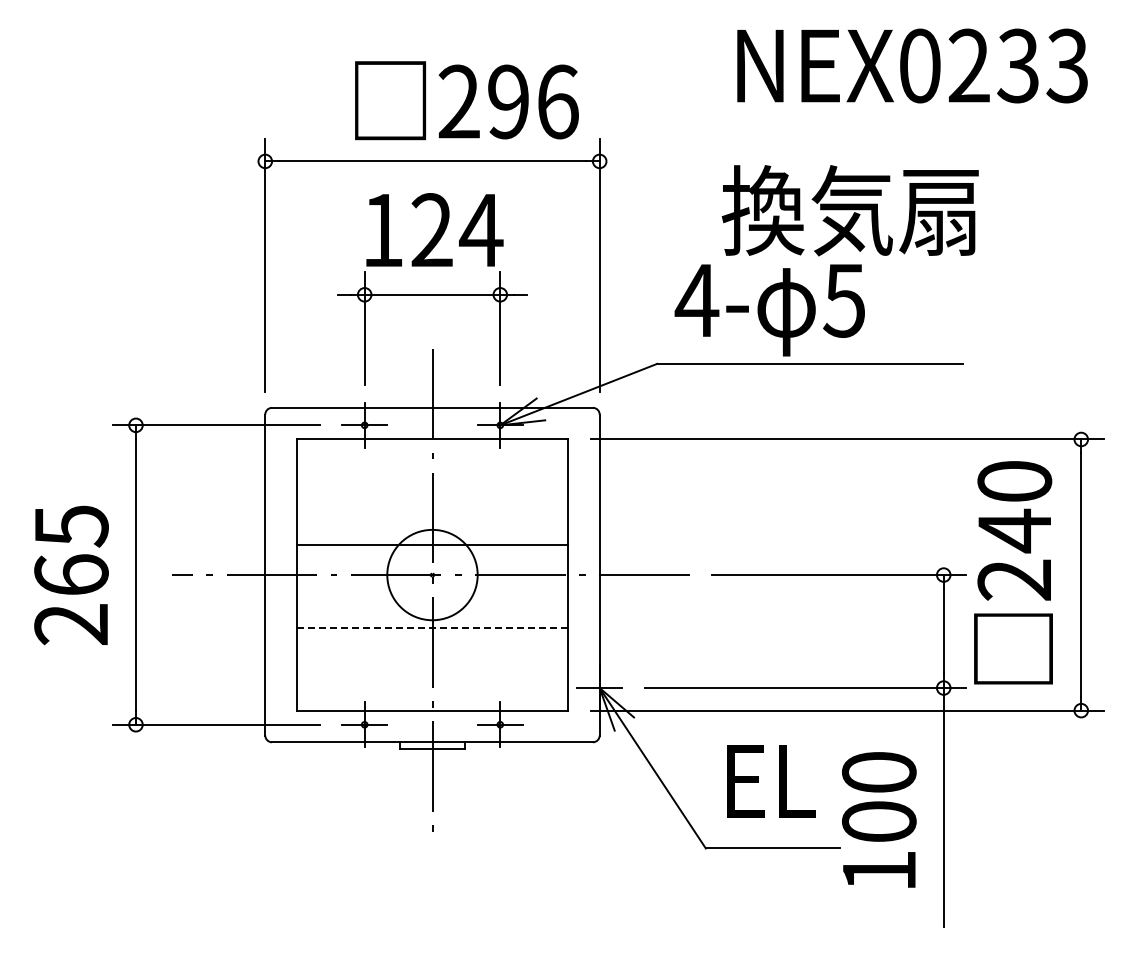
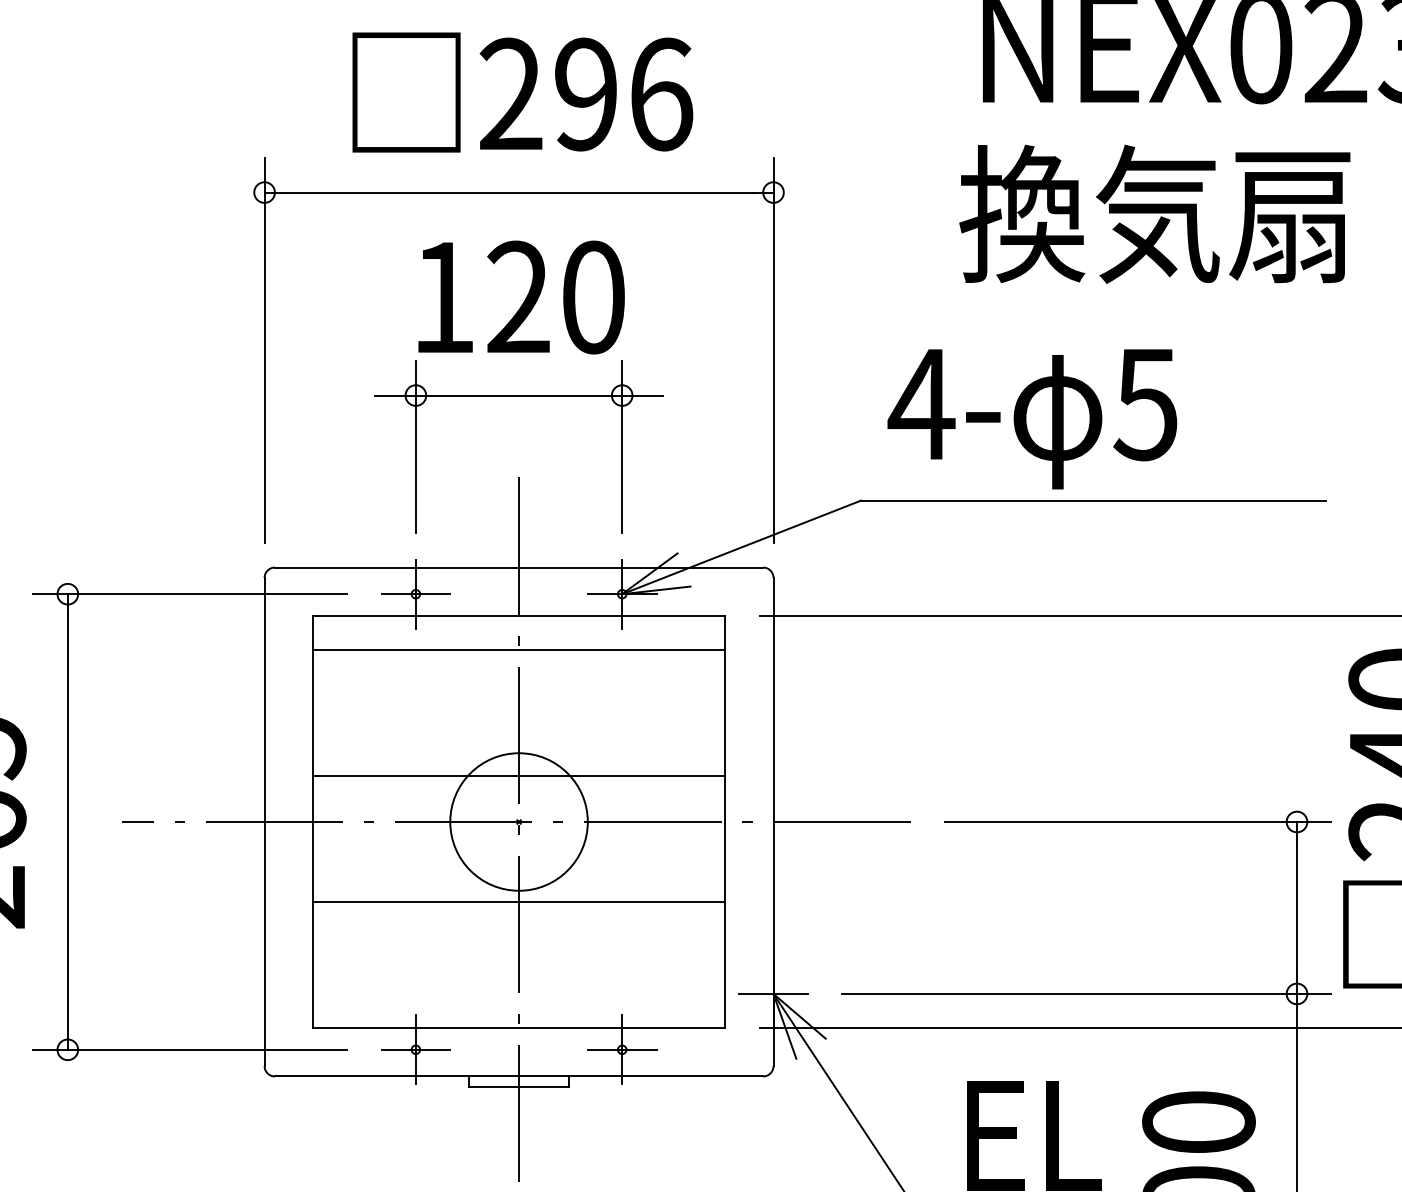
text: (466, 100) -> (522, 92), moved
text: (849, 210) -> (1153, 213), moved
text: (481, 230) -> (593, 297), 124 -> 120
line: (432, 462) -> (519, 650), added
line: (432, 627) -> (519, 901), dashed -> solid

